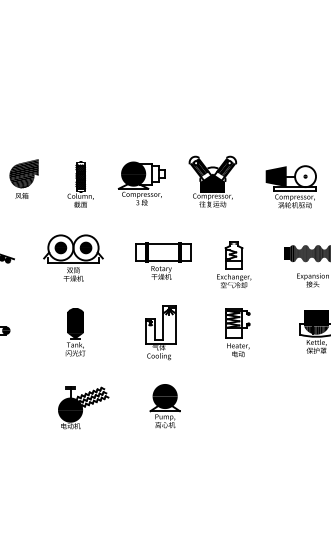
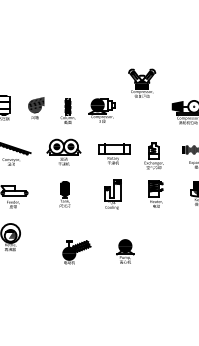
part: (213, 179) -> (142, 82), moved
part: (165, 406) -> (125, 251), moved
part: (83, 407) -> (76, 252), moved

